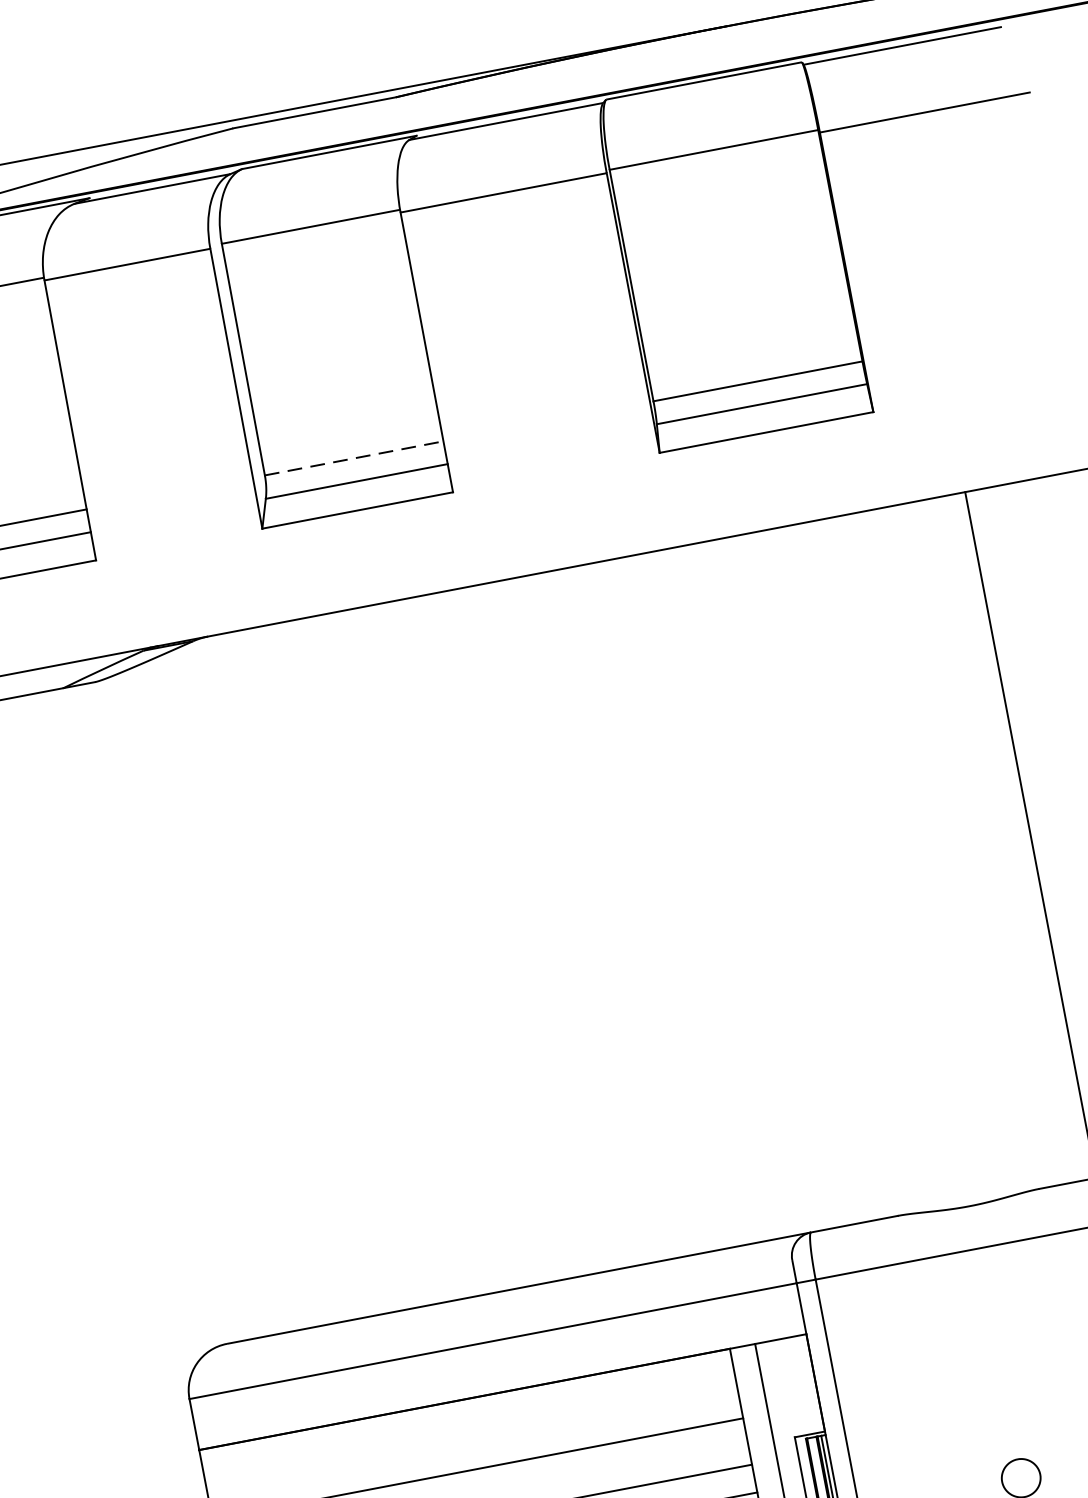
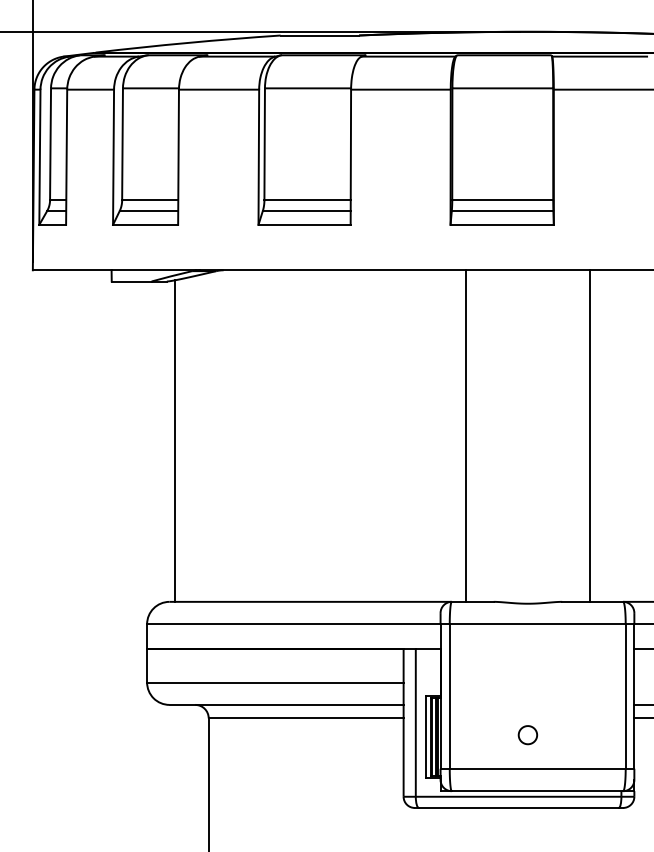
line: (356, 458) -> (308, 200), dashed -> solid
line: (775, 882) -> (466, 435), added
line: (175, 1007) -> (175, 440), added

